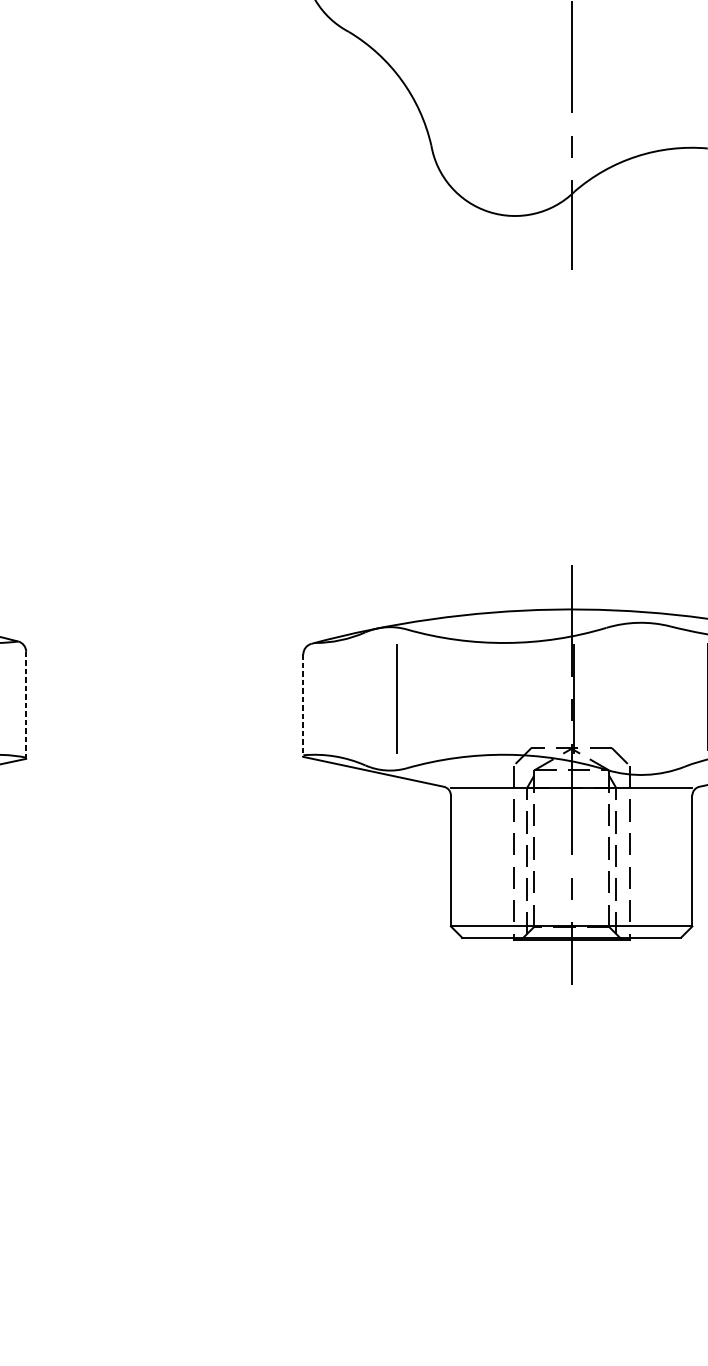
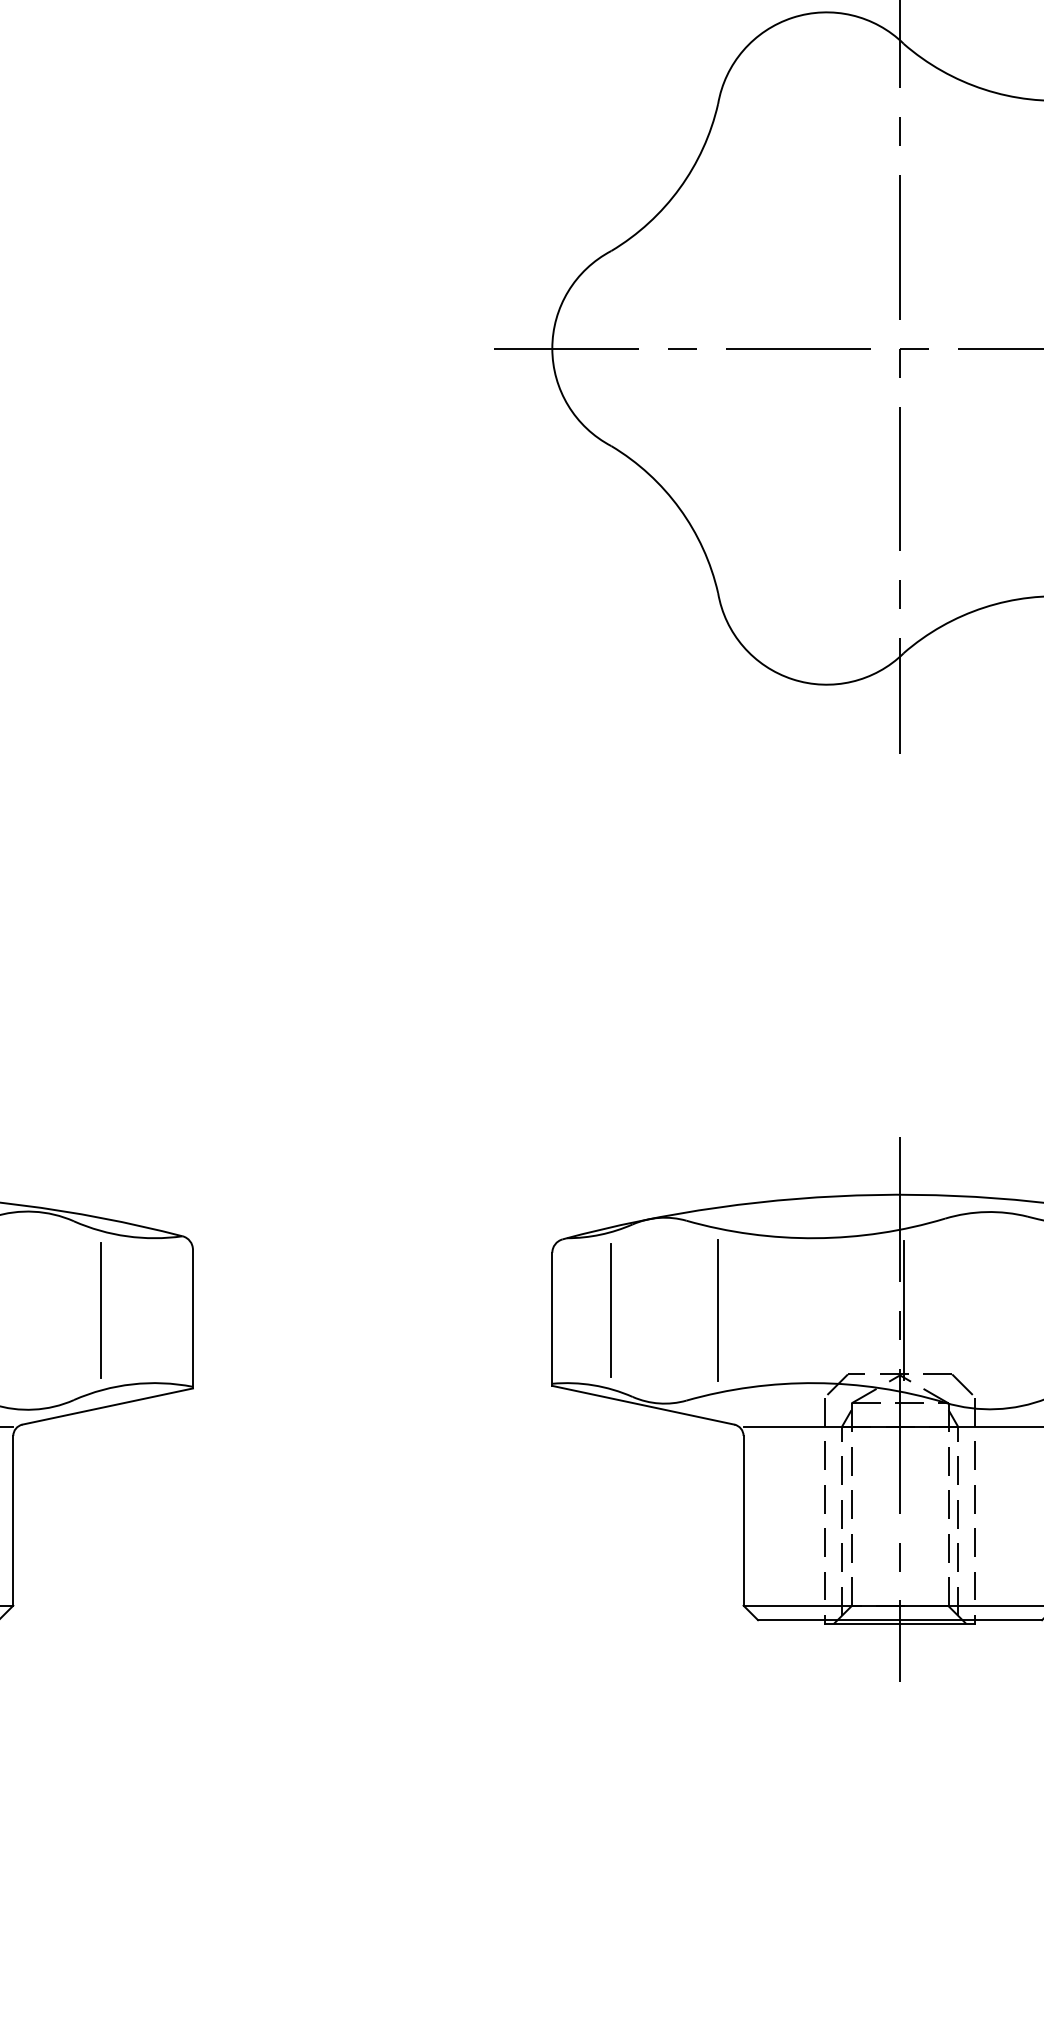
line: (349, 698) -> (611, 1310), added
line: (396, 698) -> (717, 1310), moved
line: (25, 705) -> (192, 1319), dashed -> solid
line: (303, 705) -> (552, 1319), dashed -> solid

